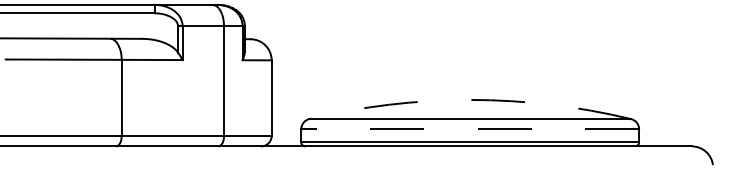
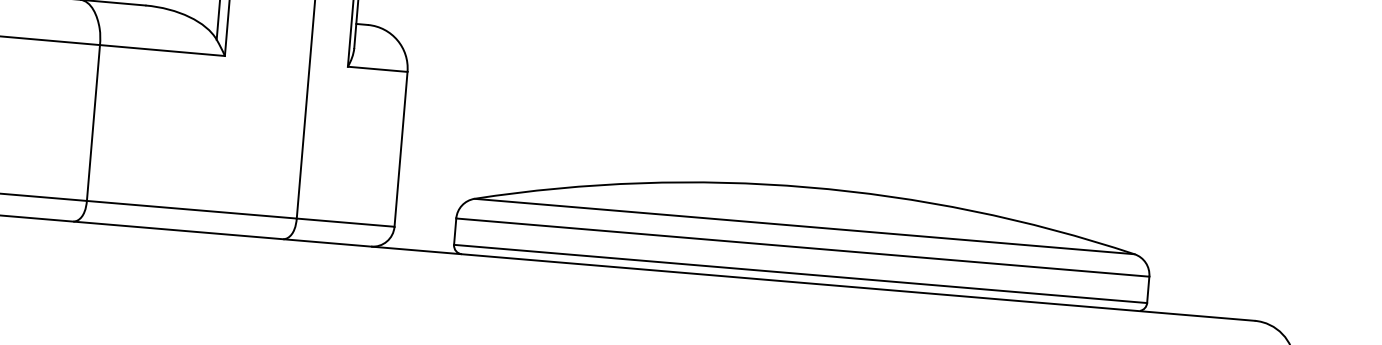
arc: (470, 99) -> (808, 186), dashed -> solid
line: (470, 129) -> (803, 247), dashed -> solid

